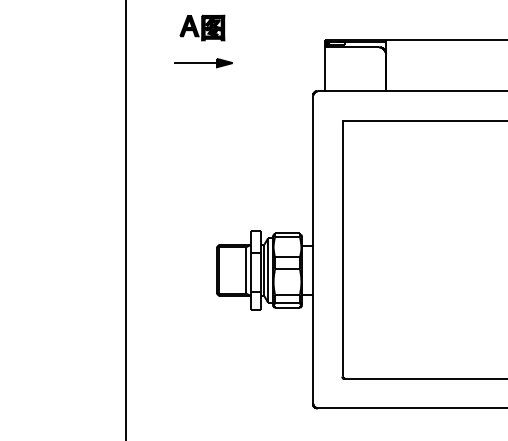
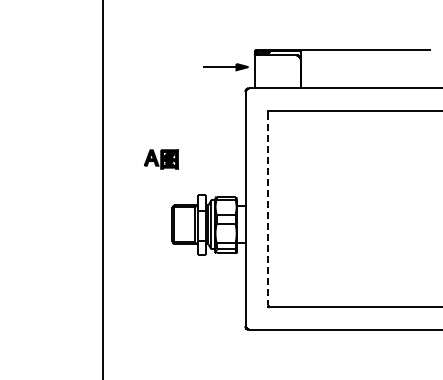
part: (202, 28) -> (161, 159), moved
part: (202, 63) -> (225, 67), moved
line: (341, 250) -> (267, 209), solid -> dashed

